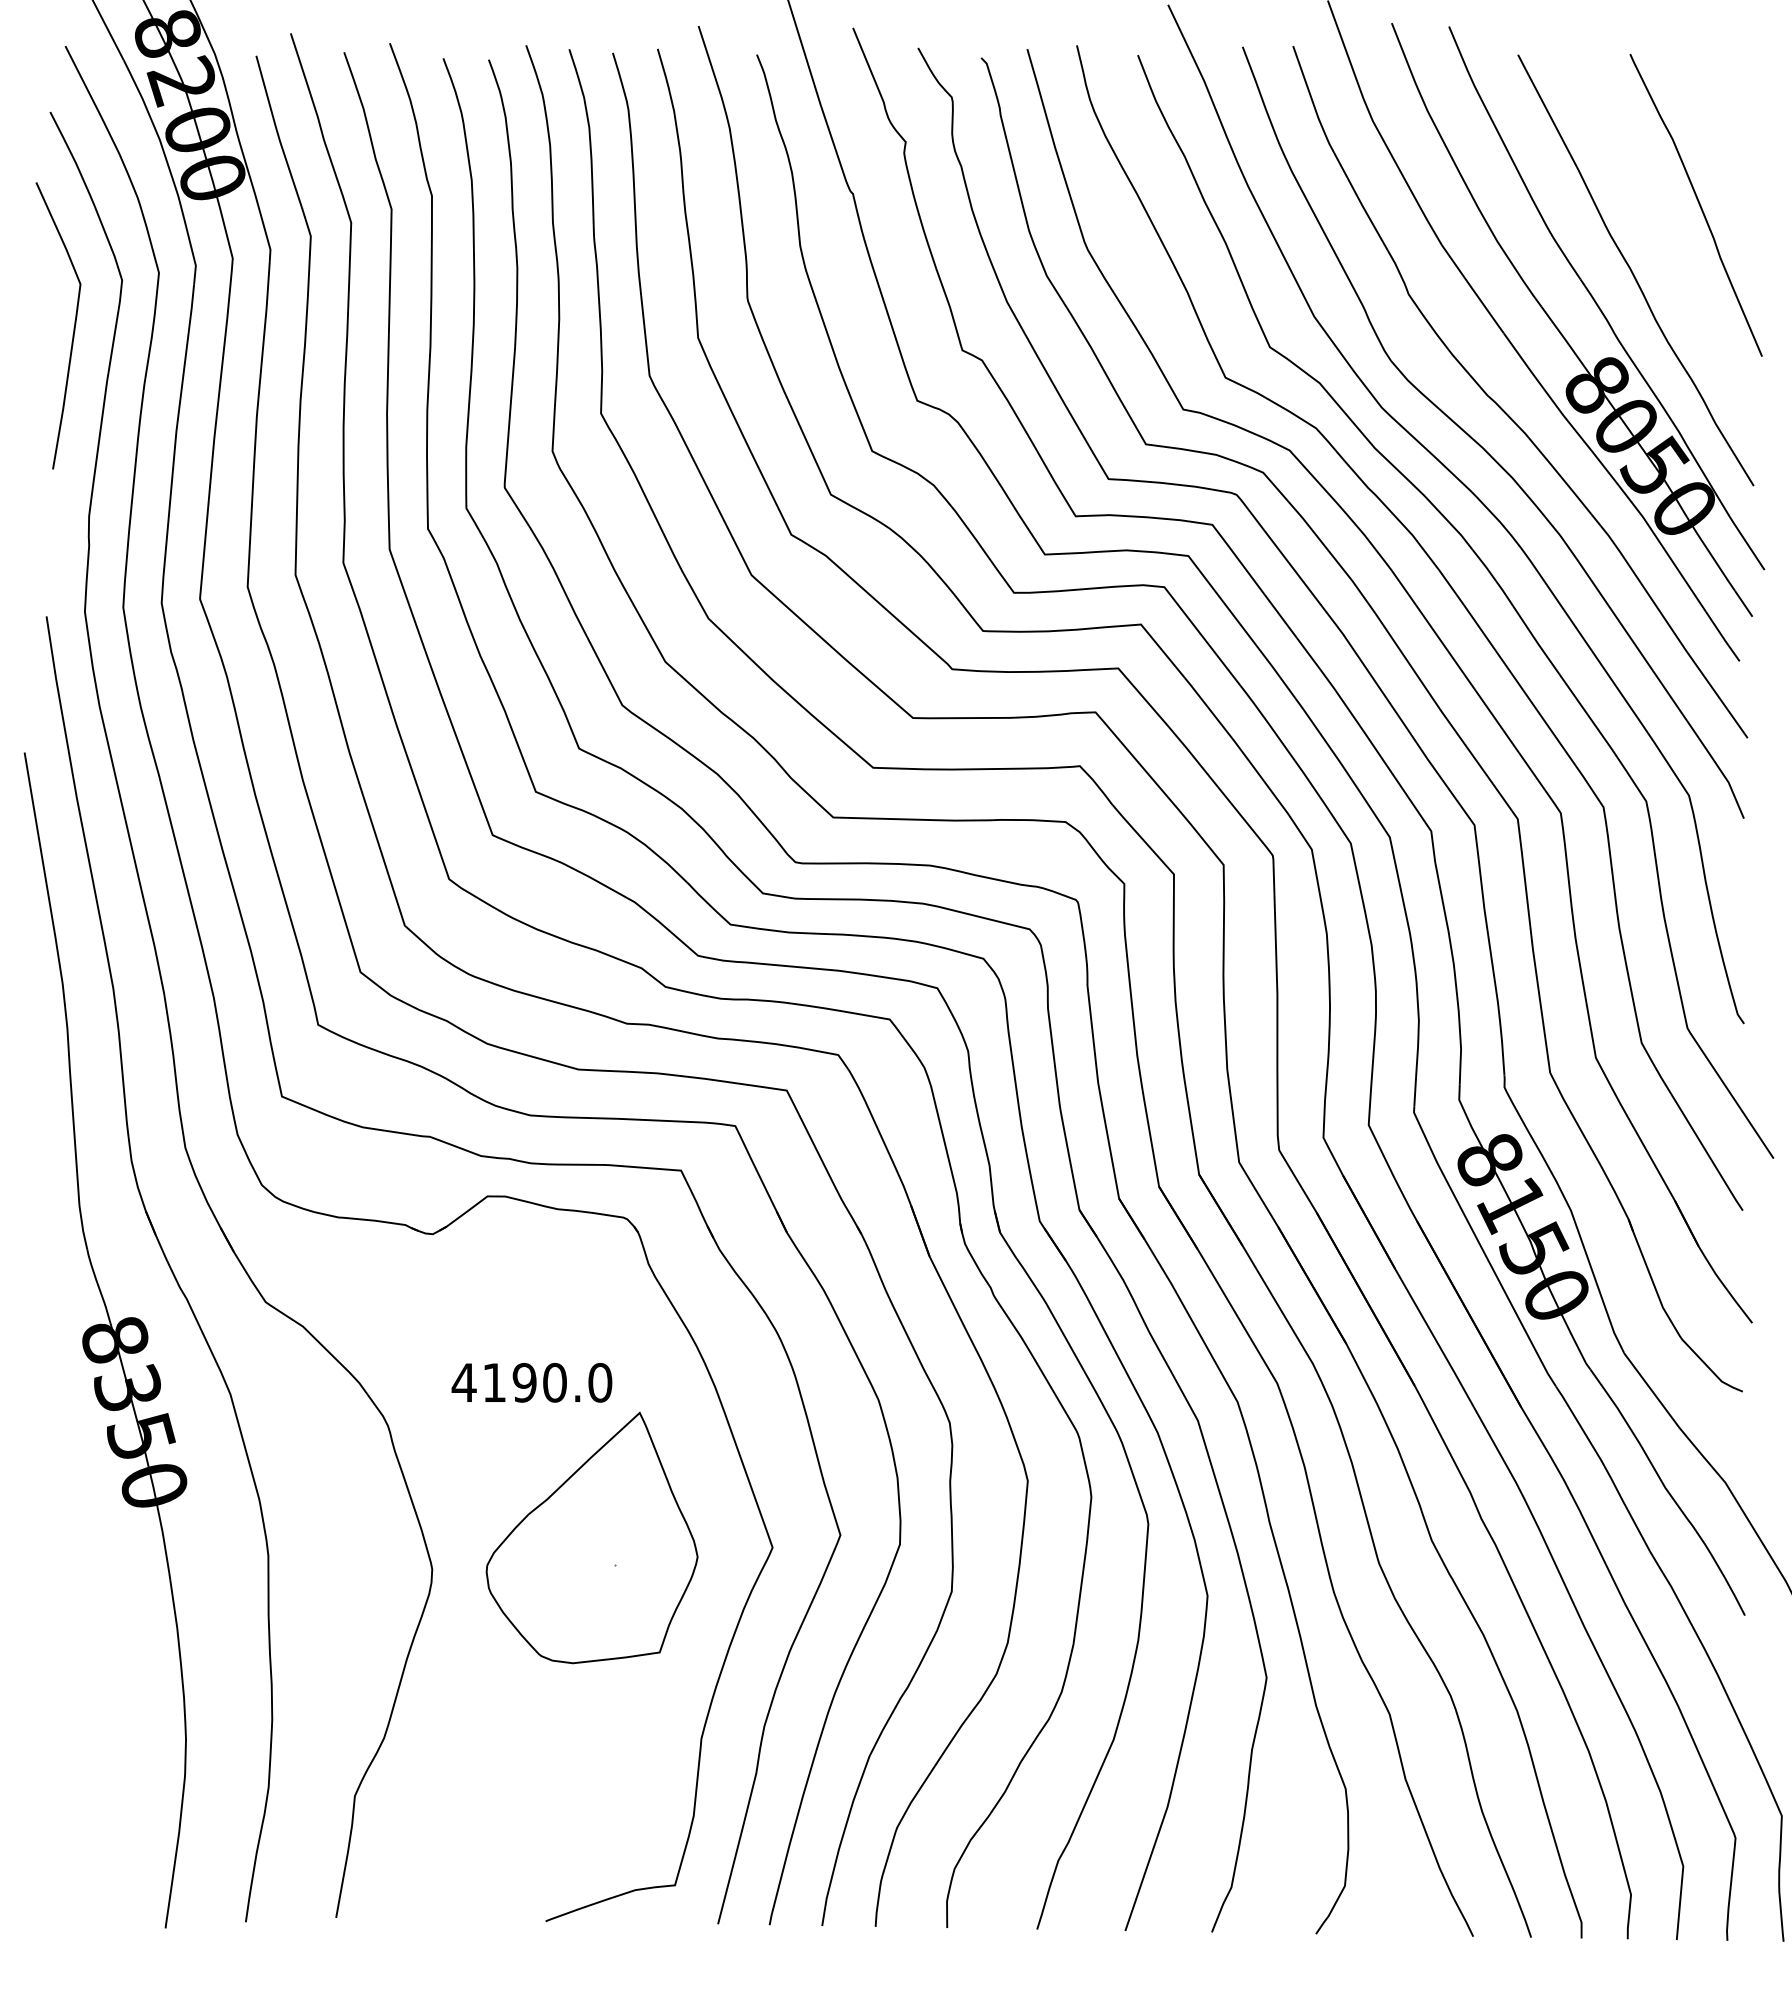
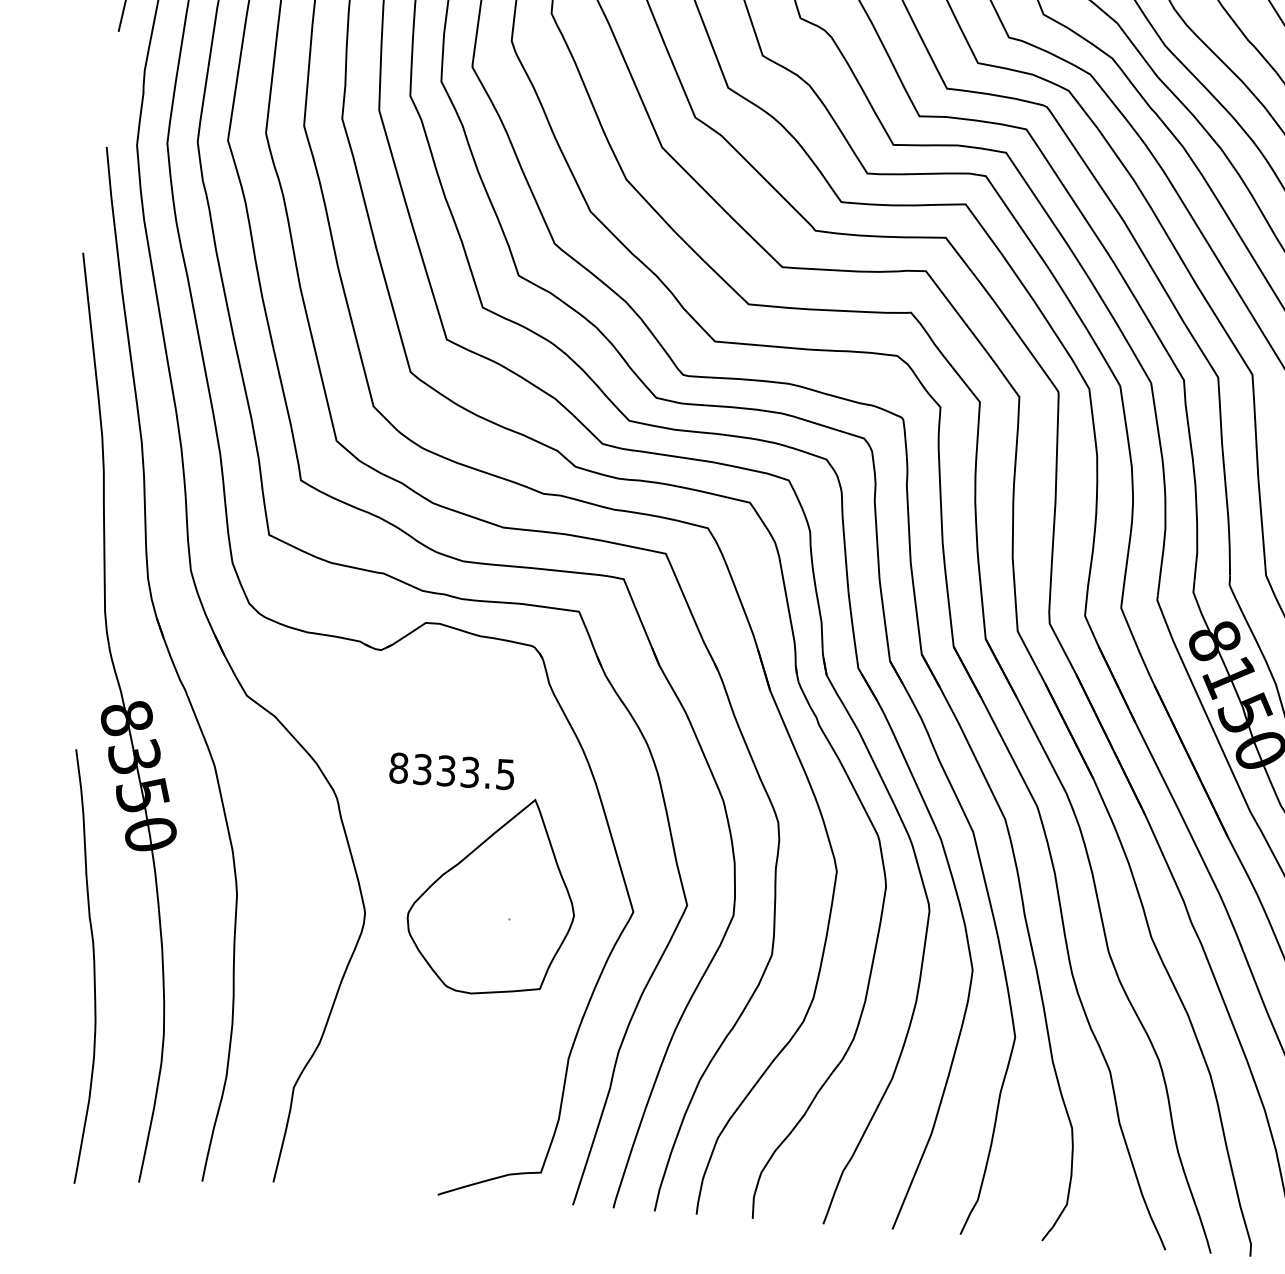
text: (531, 1382) -> (451, 771), 4190.0 -> 8333.5
curve: (91, 1658) -> (93, 967), added

